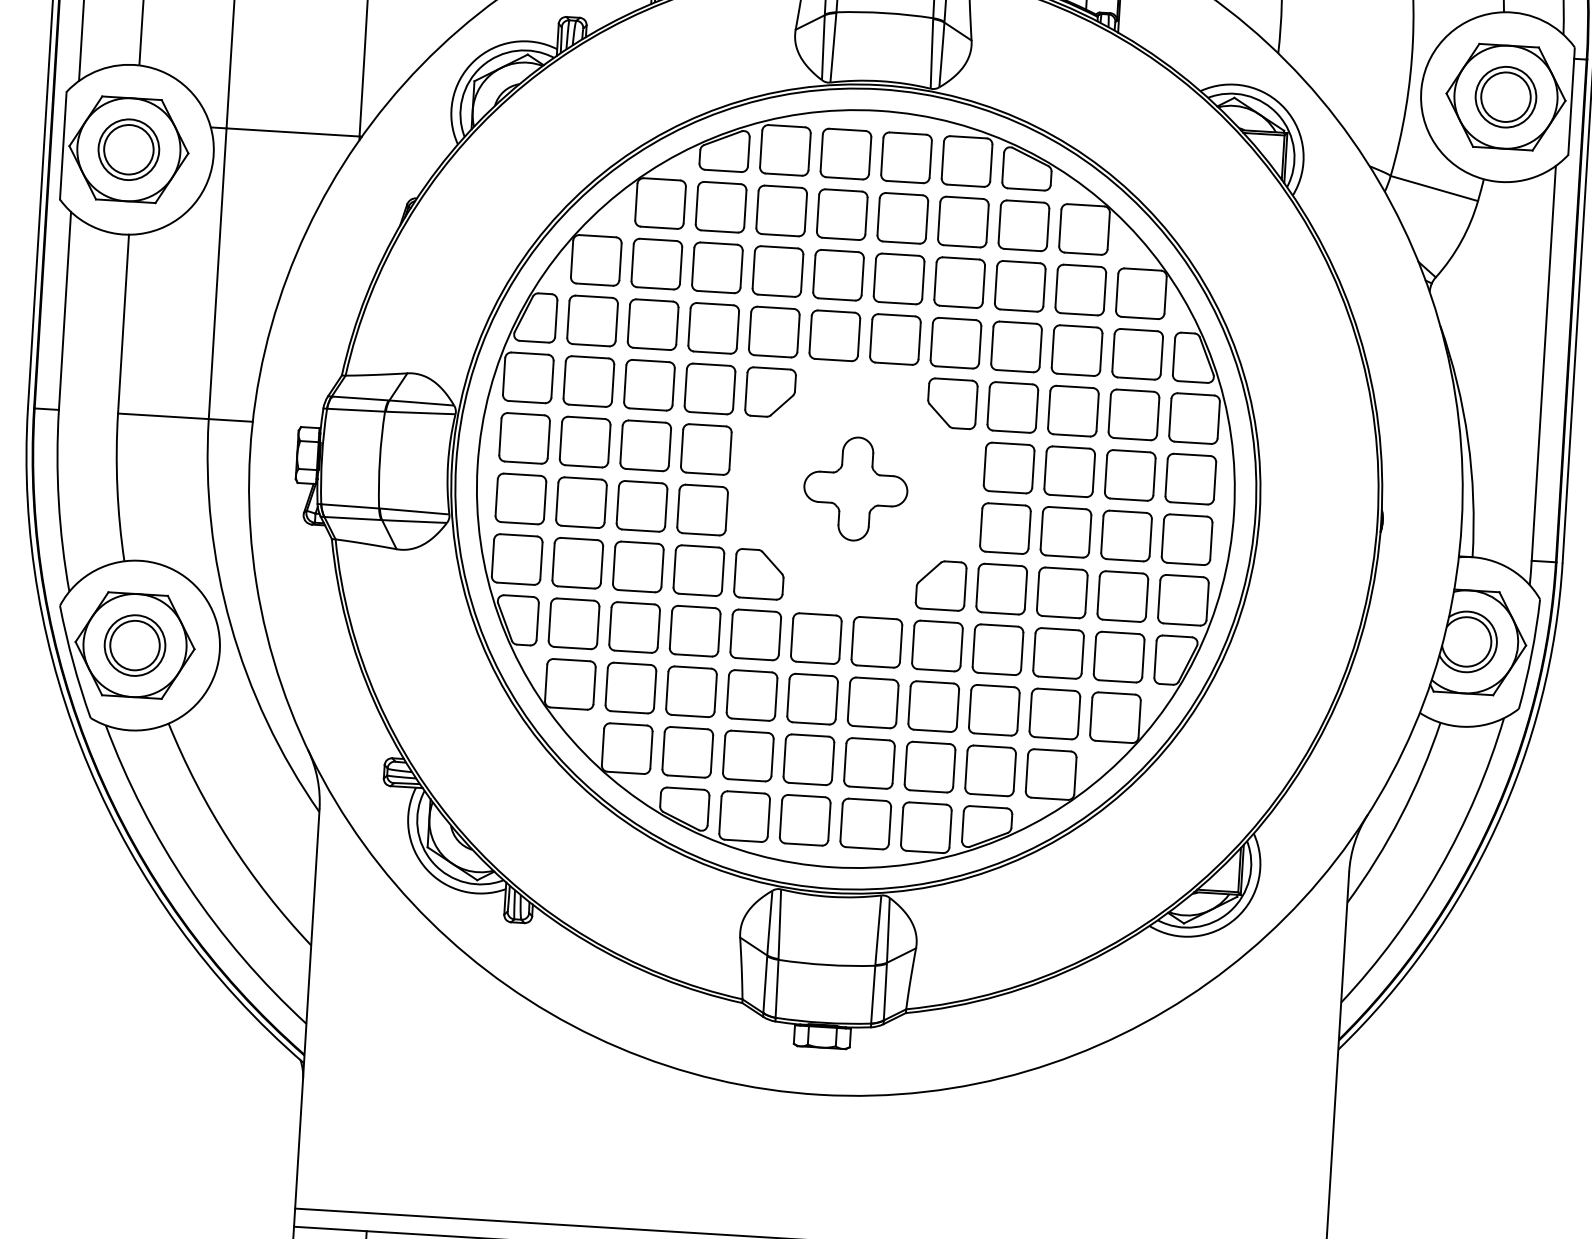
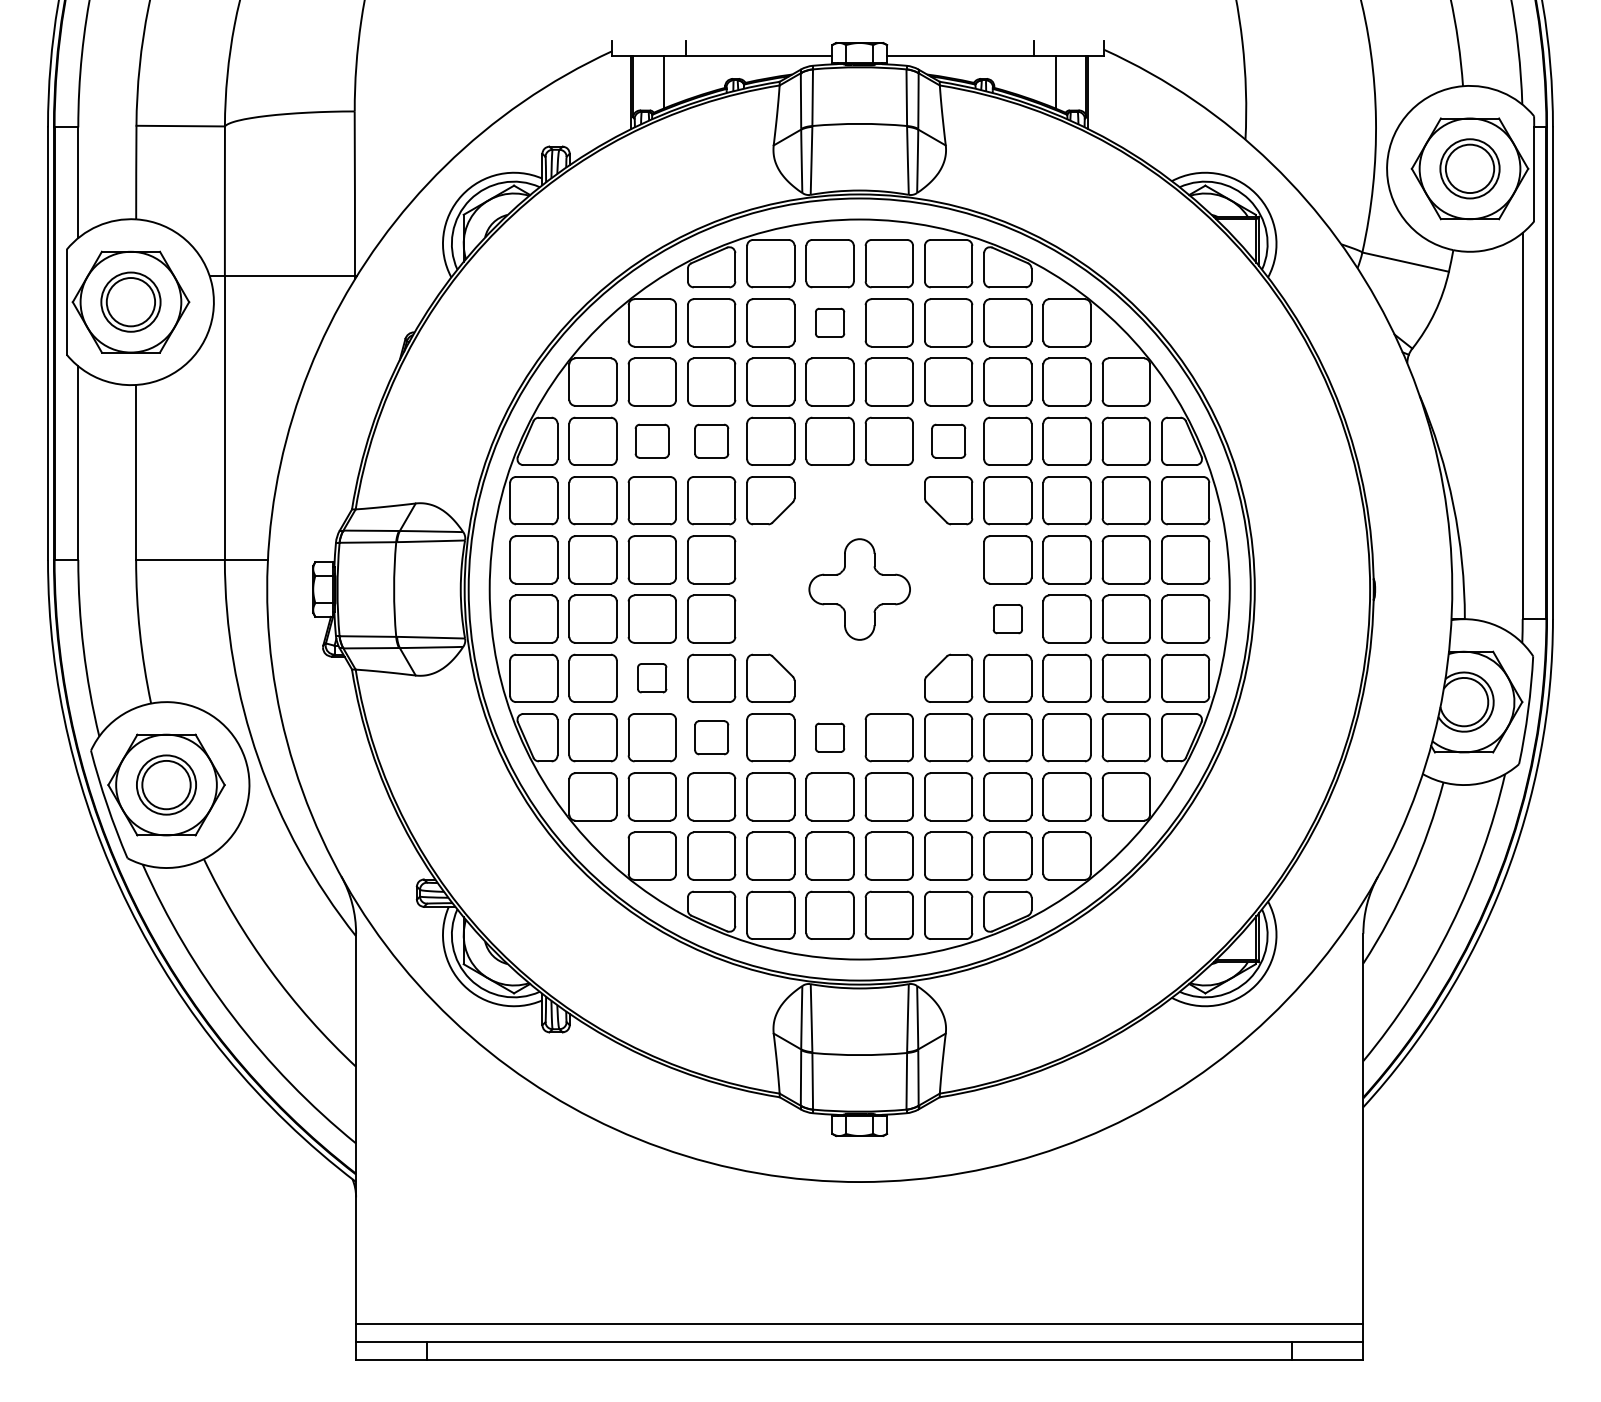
part: (841, 214) -> (829, 322), size x0.6
part: (652, 323) -> (651, 440), size x0.7
part: (713, 327) -> (711, 440), size x0.7
part: (955, 342) -> (948, 440), size x0.7
part: (1005, 527) -> (1007, 618), size x0.6
part: (637, 565) -> (651, 677), size x0.6
part: (695, 631) -> (711, 737), size x0.7
part: (815, 638) -> (829, 737), size x0.6

